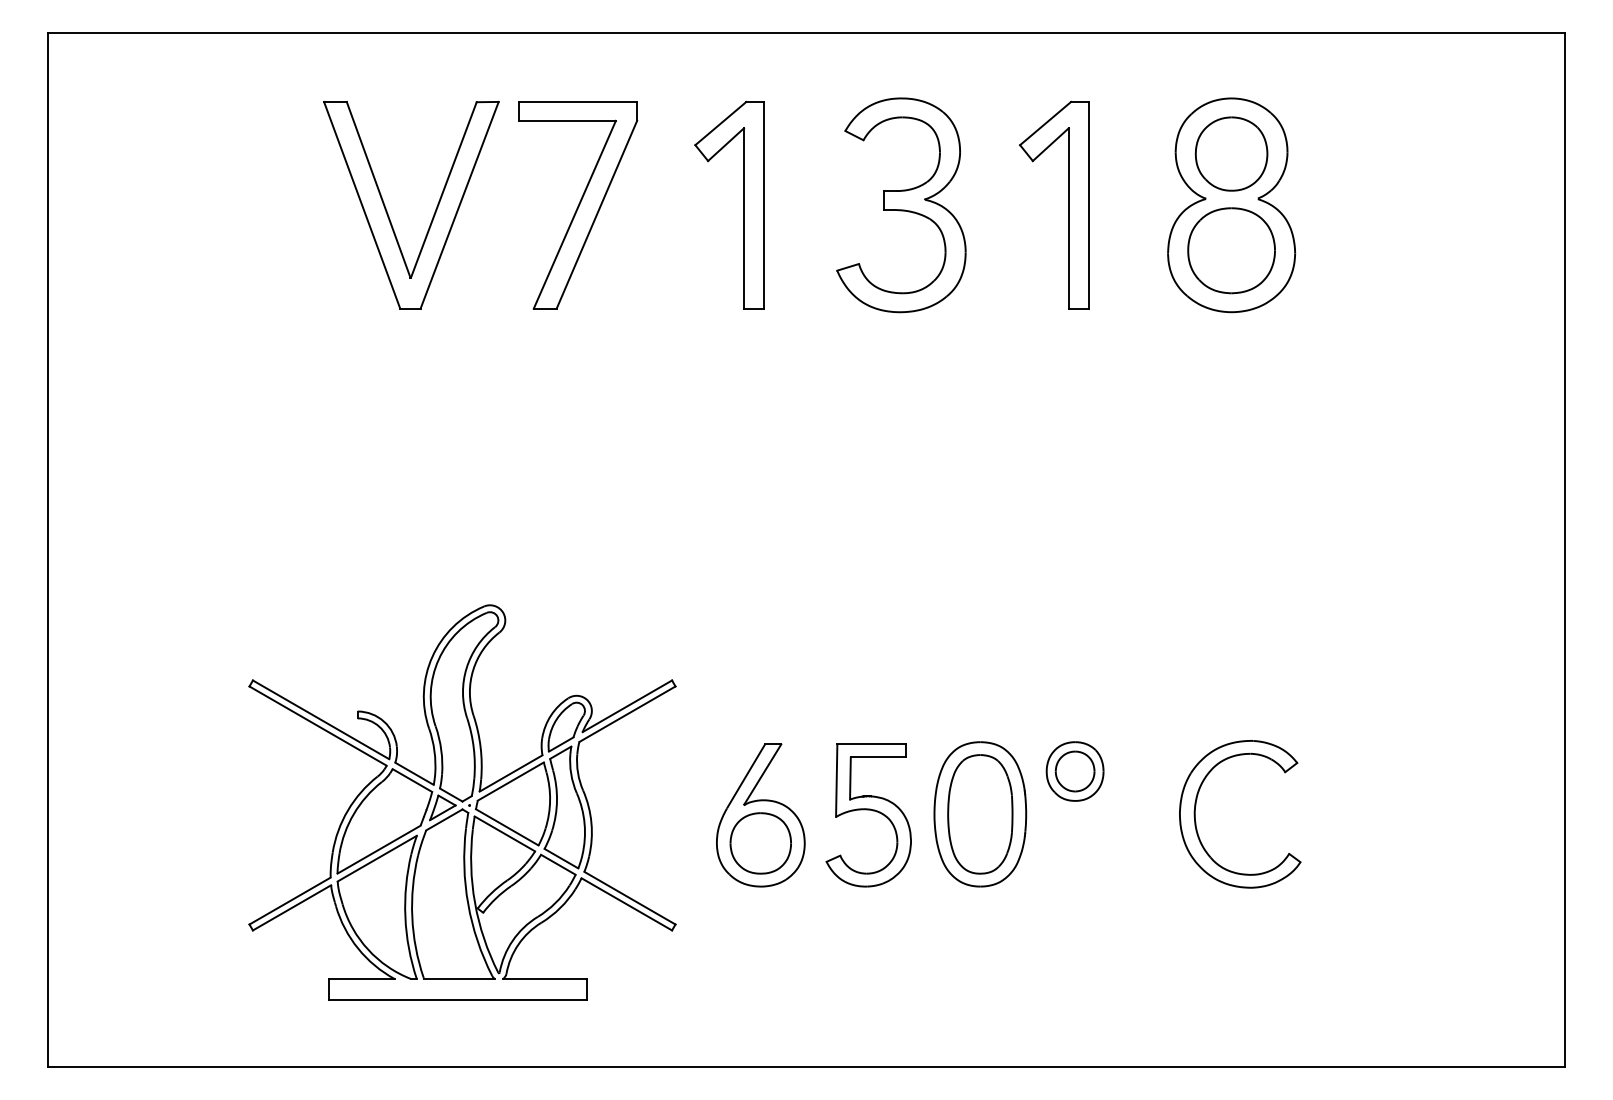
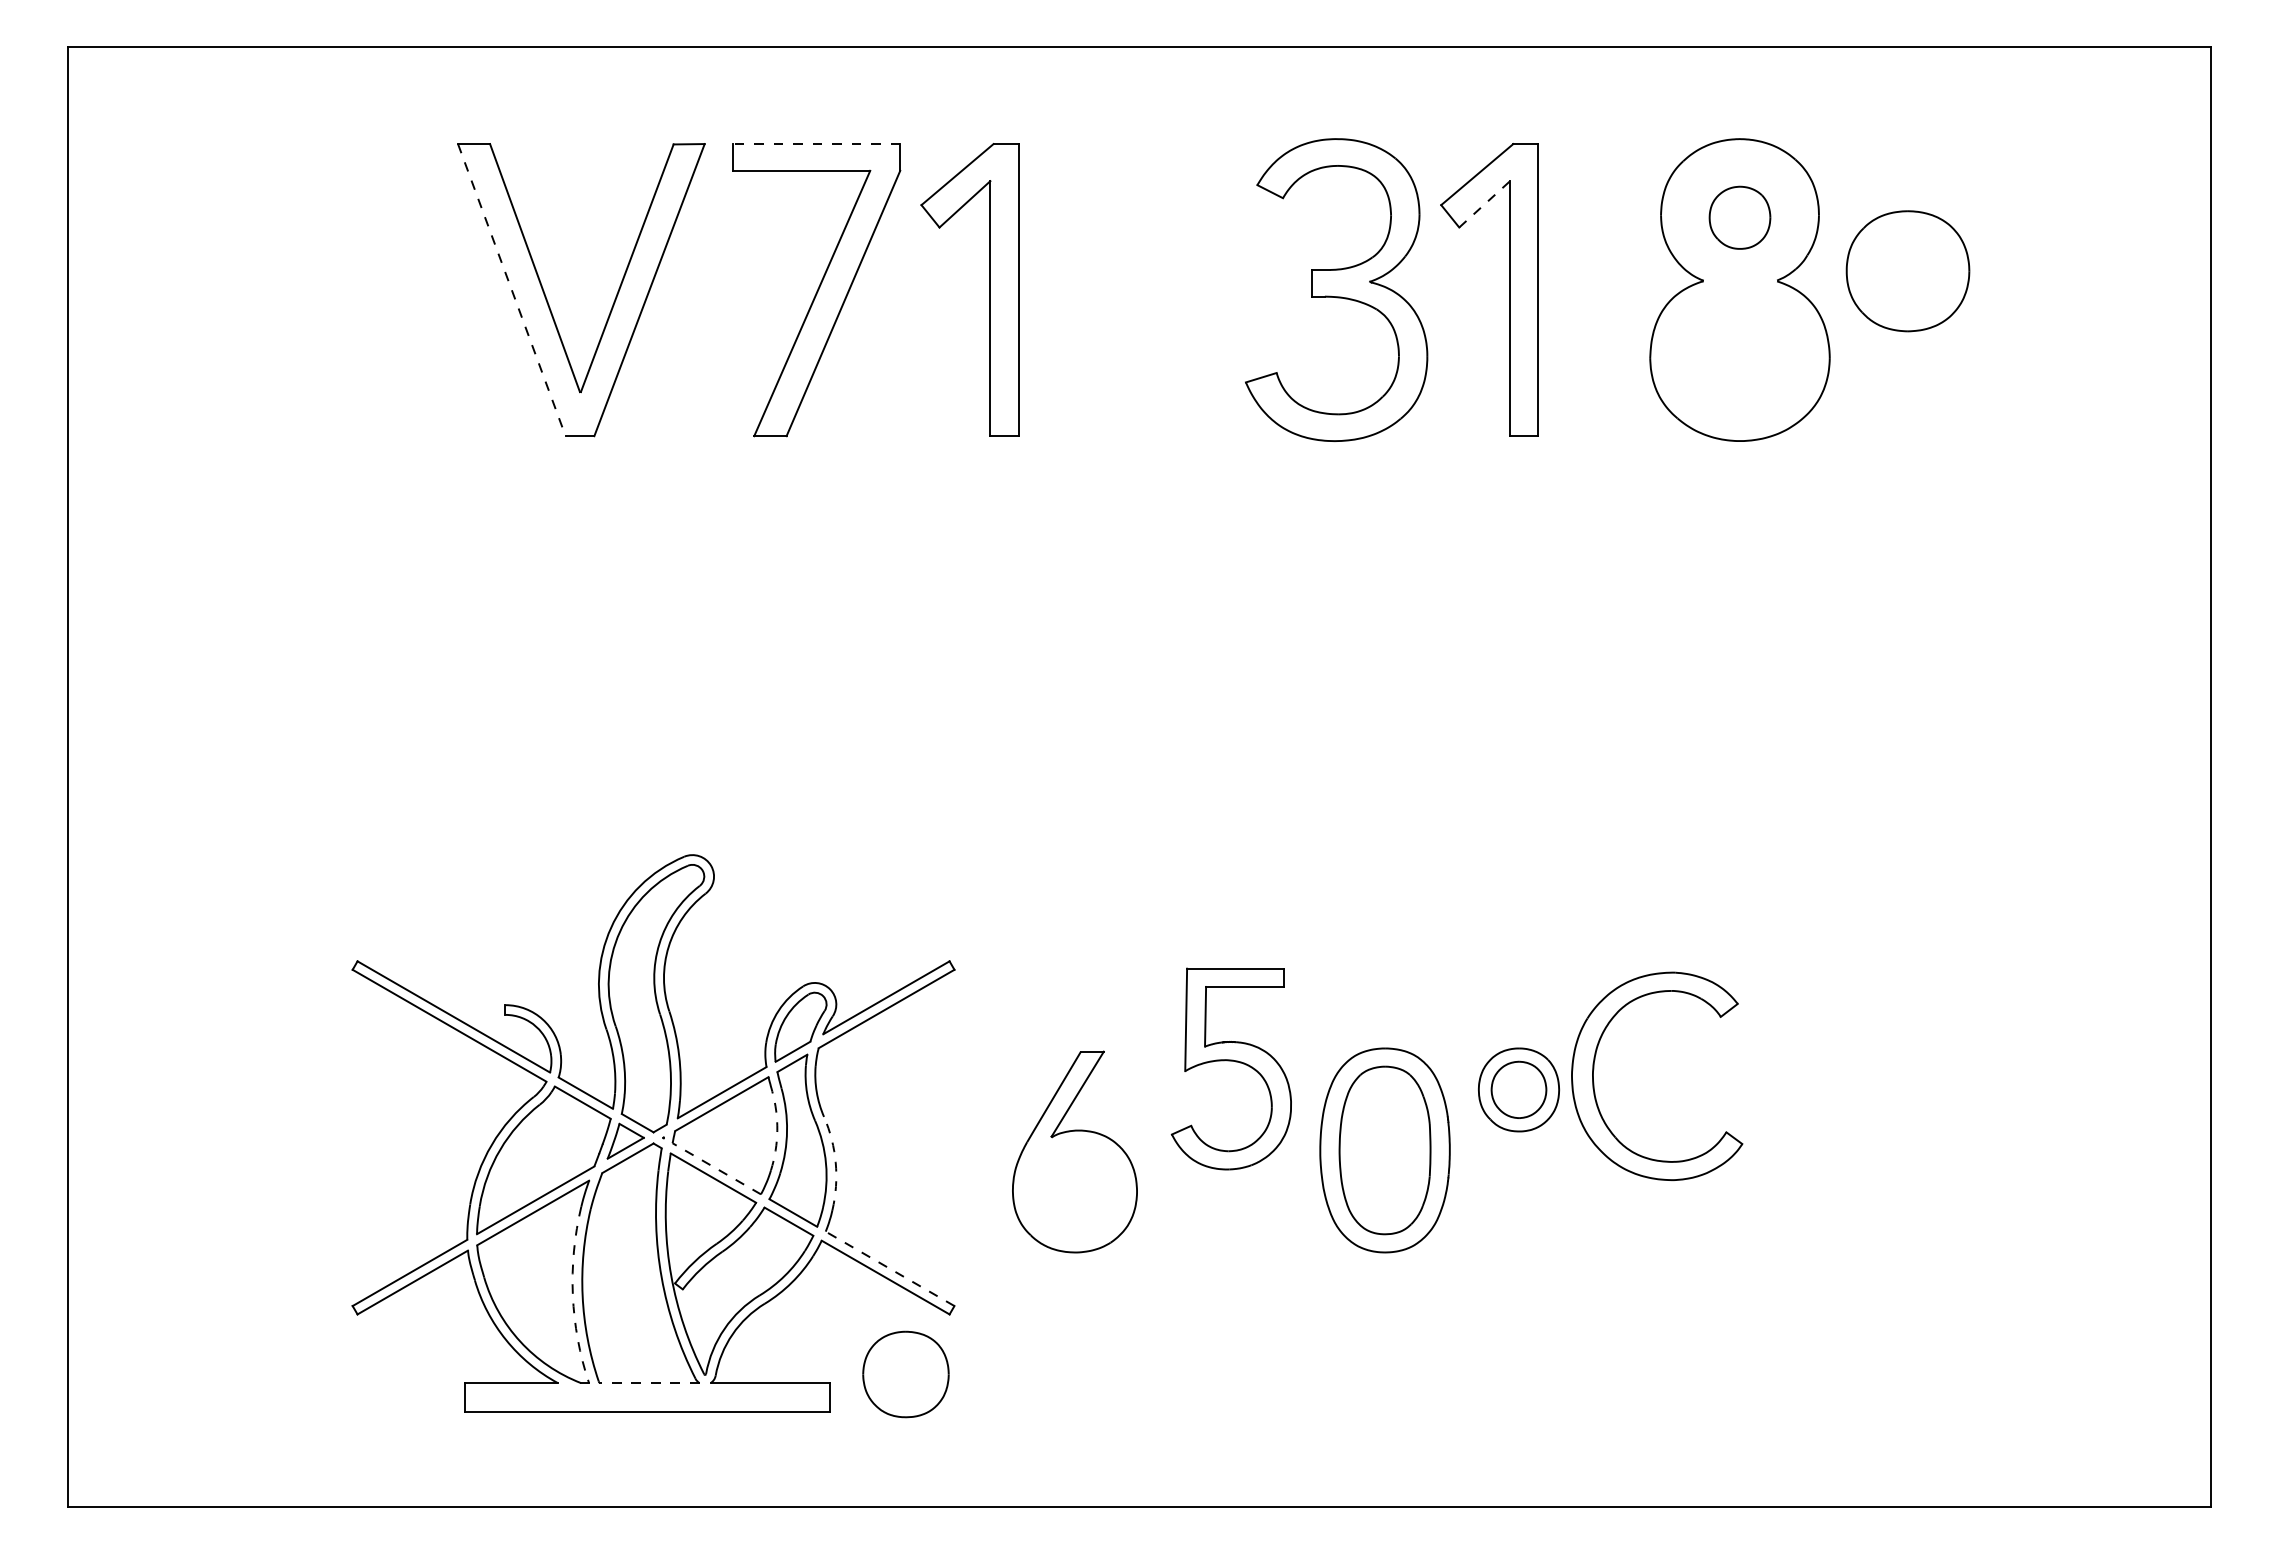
line: (577, 102) -> (816, 144), solid -> dashed
line: (1051, 144) -> (1485, 204), solid -> dashed
part: (1231, 153) -> (1739, 217), size x0.6
part: (743, 204) -> (989, 289), moved
part: (901, 204) -> (1336, 289), moved
line: (361, 205) -> (511, 290), solid -> dashed
part: (1231, 250) -> (1907, 271), moved
arc: (550, 800) -> (777, 1130), solid -> dashed
part: (1195, 809) -> (1594, 1069), moved
part: (868, 810) -> (1230, 1061), moved
arc: (591, 822) -> (835, 1162), solid -> dashed
line: (507, 827) -> (716, 1168), solid -> dashed
part: (760, 843) -> (905, 1374), moved
line: (629, 897) -> (889, 1268), solid -> dashed
arc: (405, 917) -> (572, 1295), solid -> dashed
line: (458, 979) -> (648, 1383), solid -> dashed

